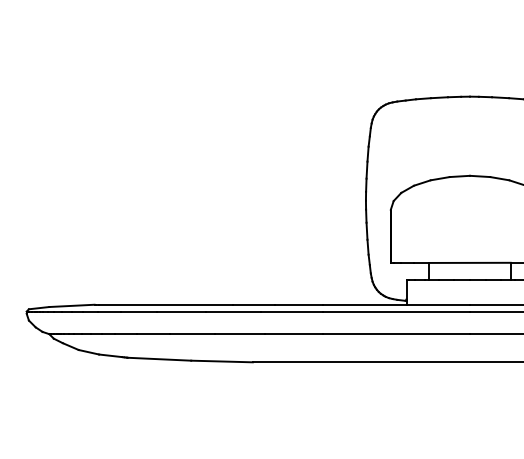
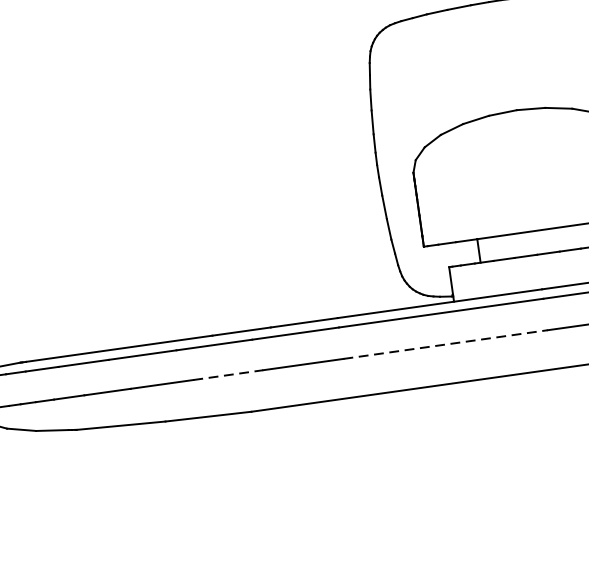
line: (240, 334) -> (228, 375), solid -> dashed
line: (396, 334) -> (445, 345), solid -> dashed

